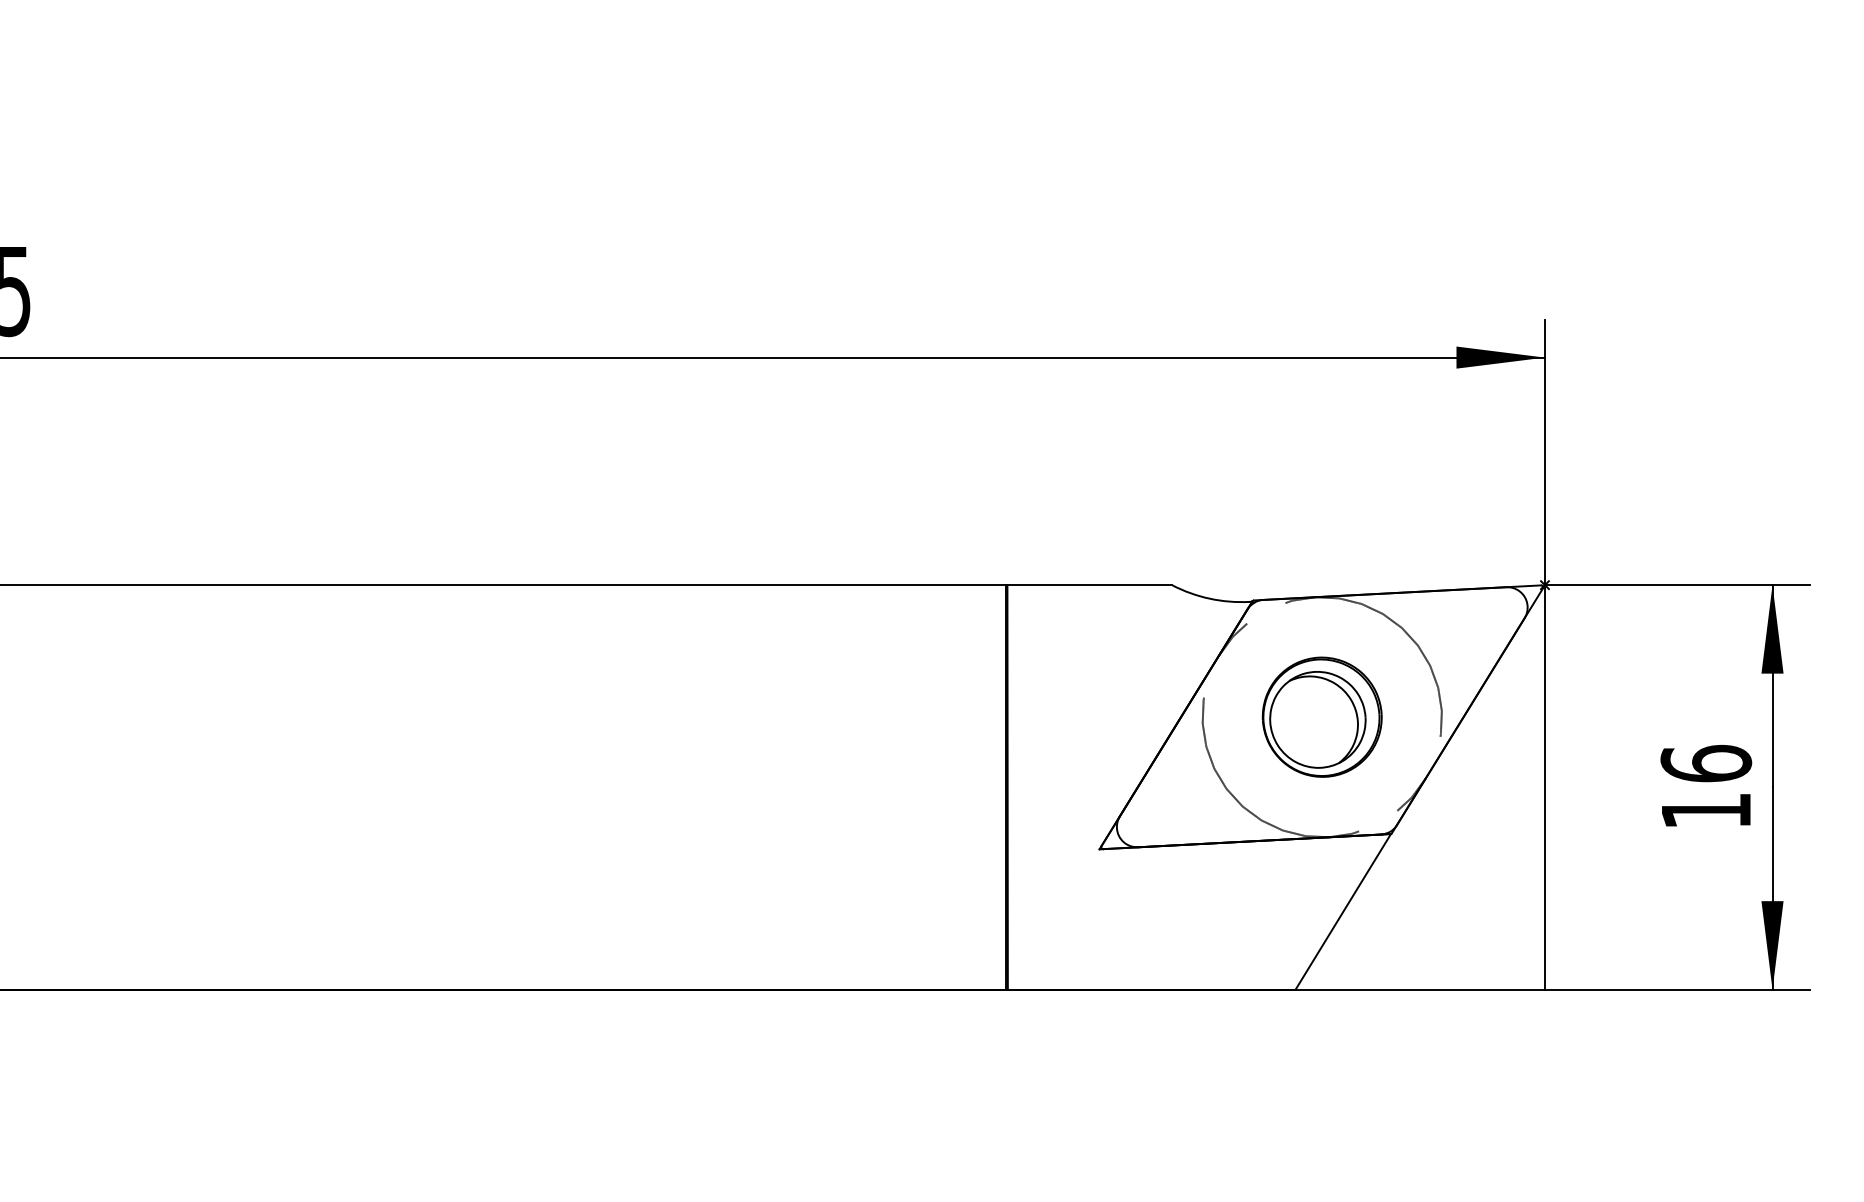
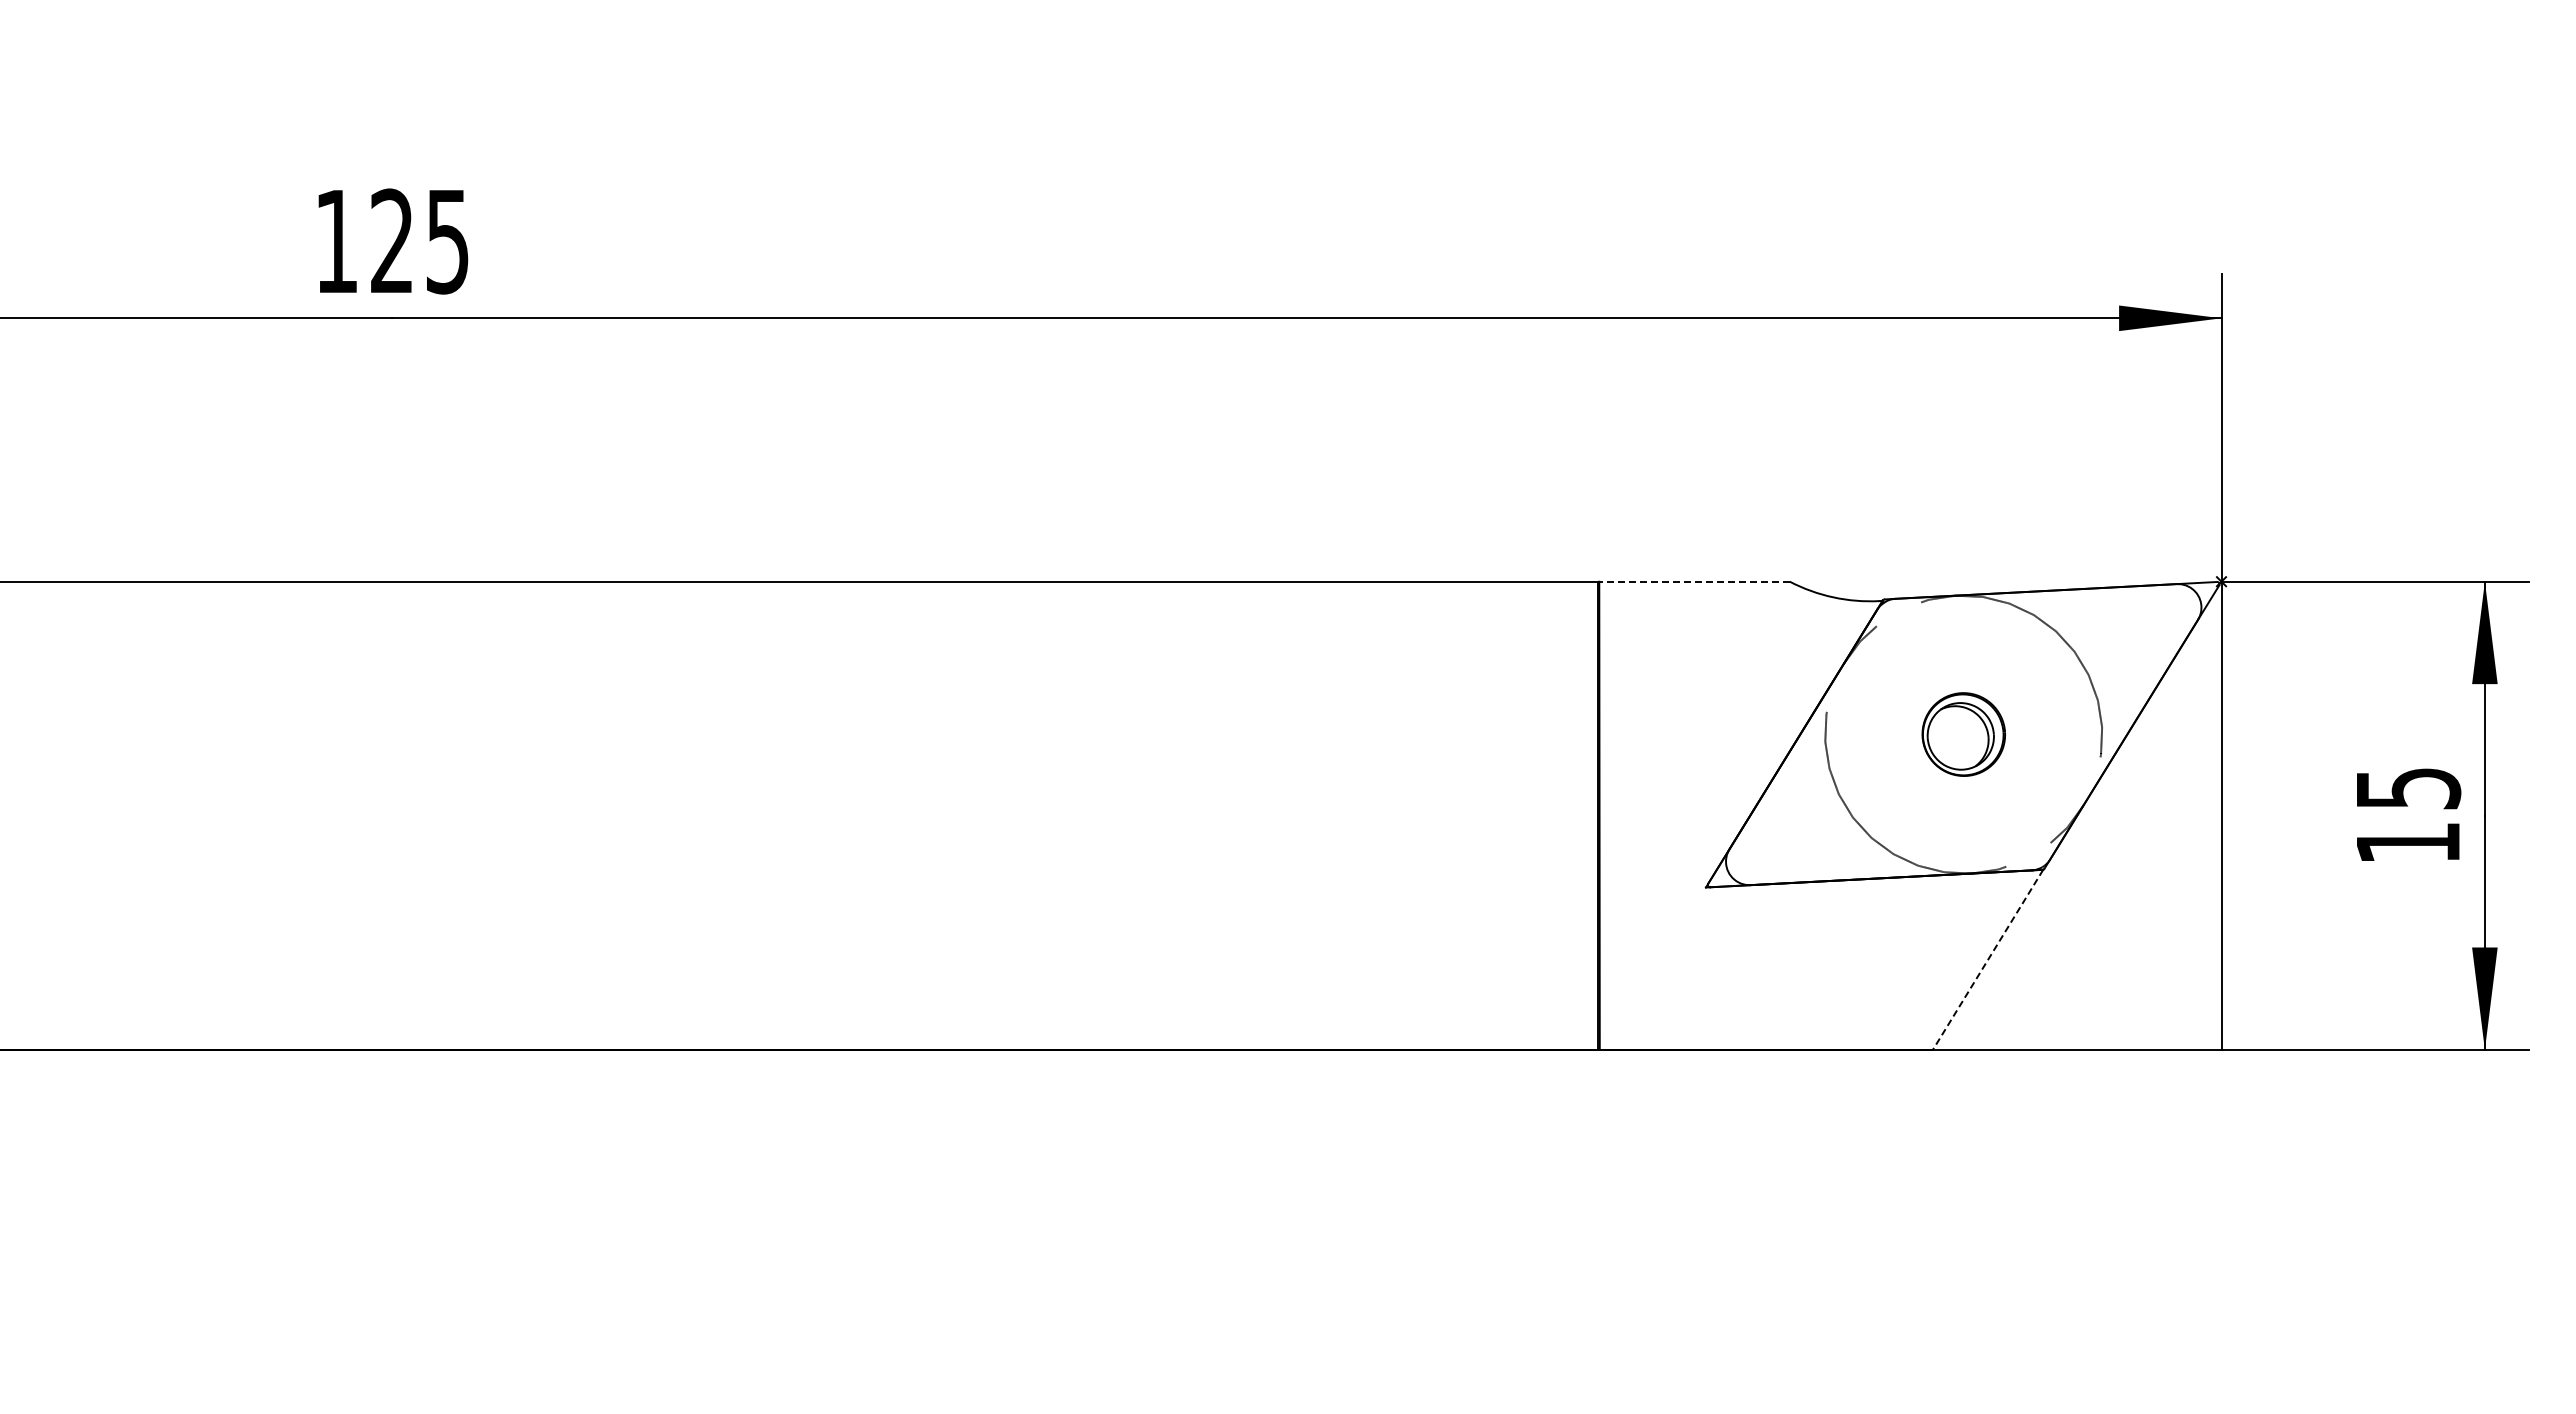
line: (1089, 584) -> (1694, 581), solid -> dashed
part: (1322, 717) -> (1963, 734), size x0.6
text: (1706, 762) -> (2408, 787), 16 -> 15
line: (1343, 911) -> (1988, 959), solid -> dashed

